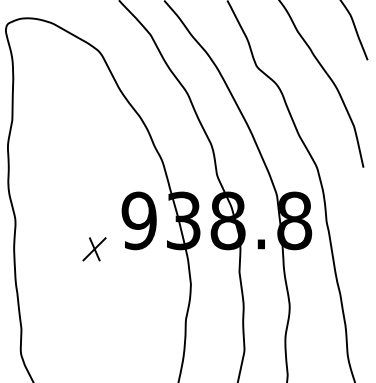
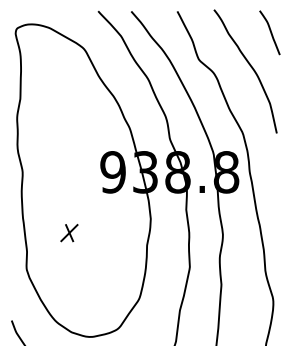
part: (94, 249) -> (69, 233), moved

